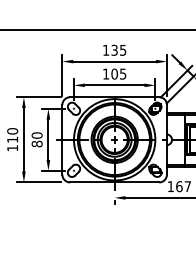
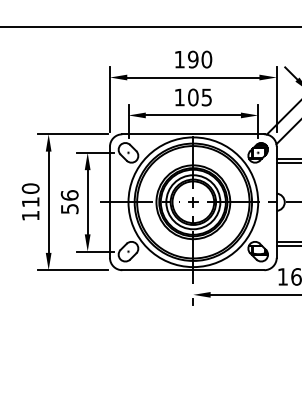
text: (118, 49) -> (199, 58), 135 -> 190
text: (36, 139) -> (68, 201), 80 -> 56

